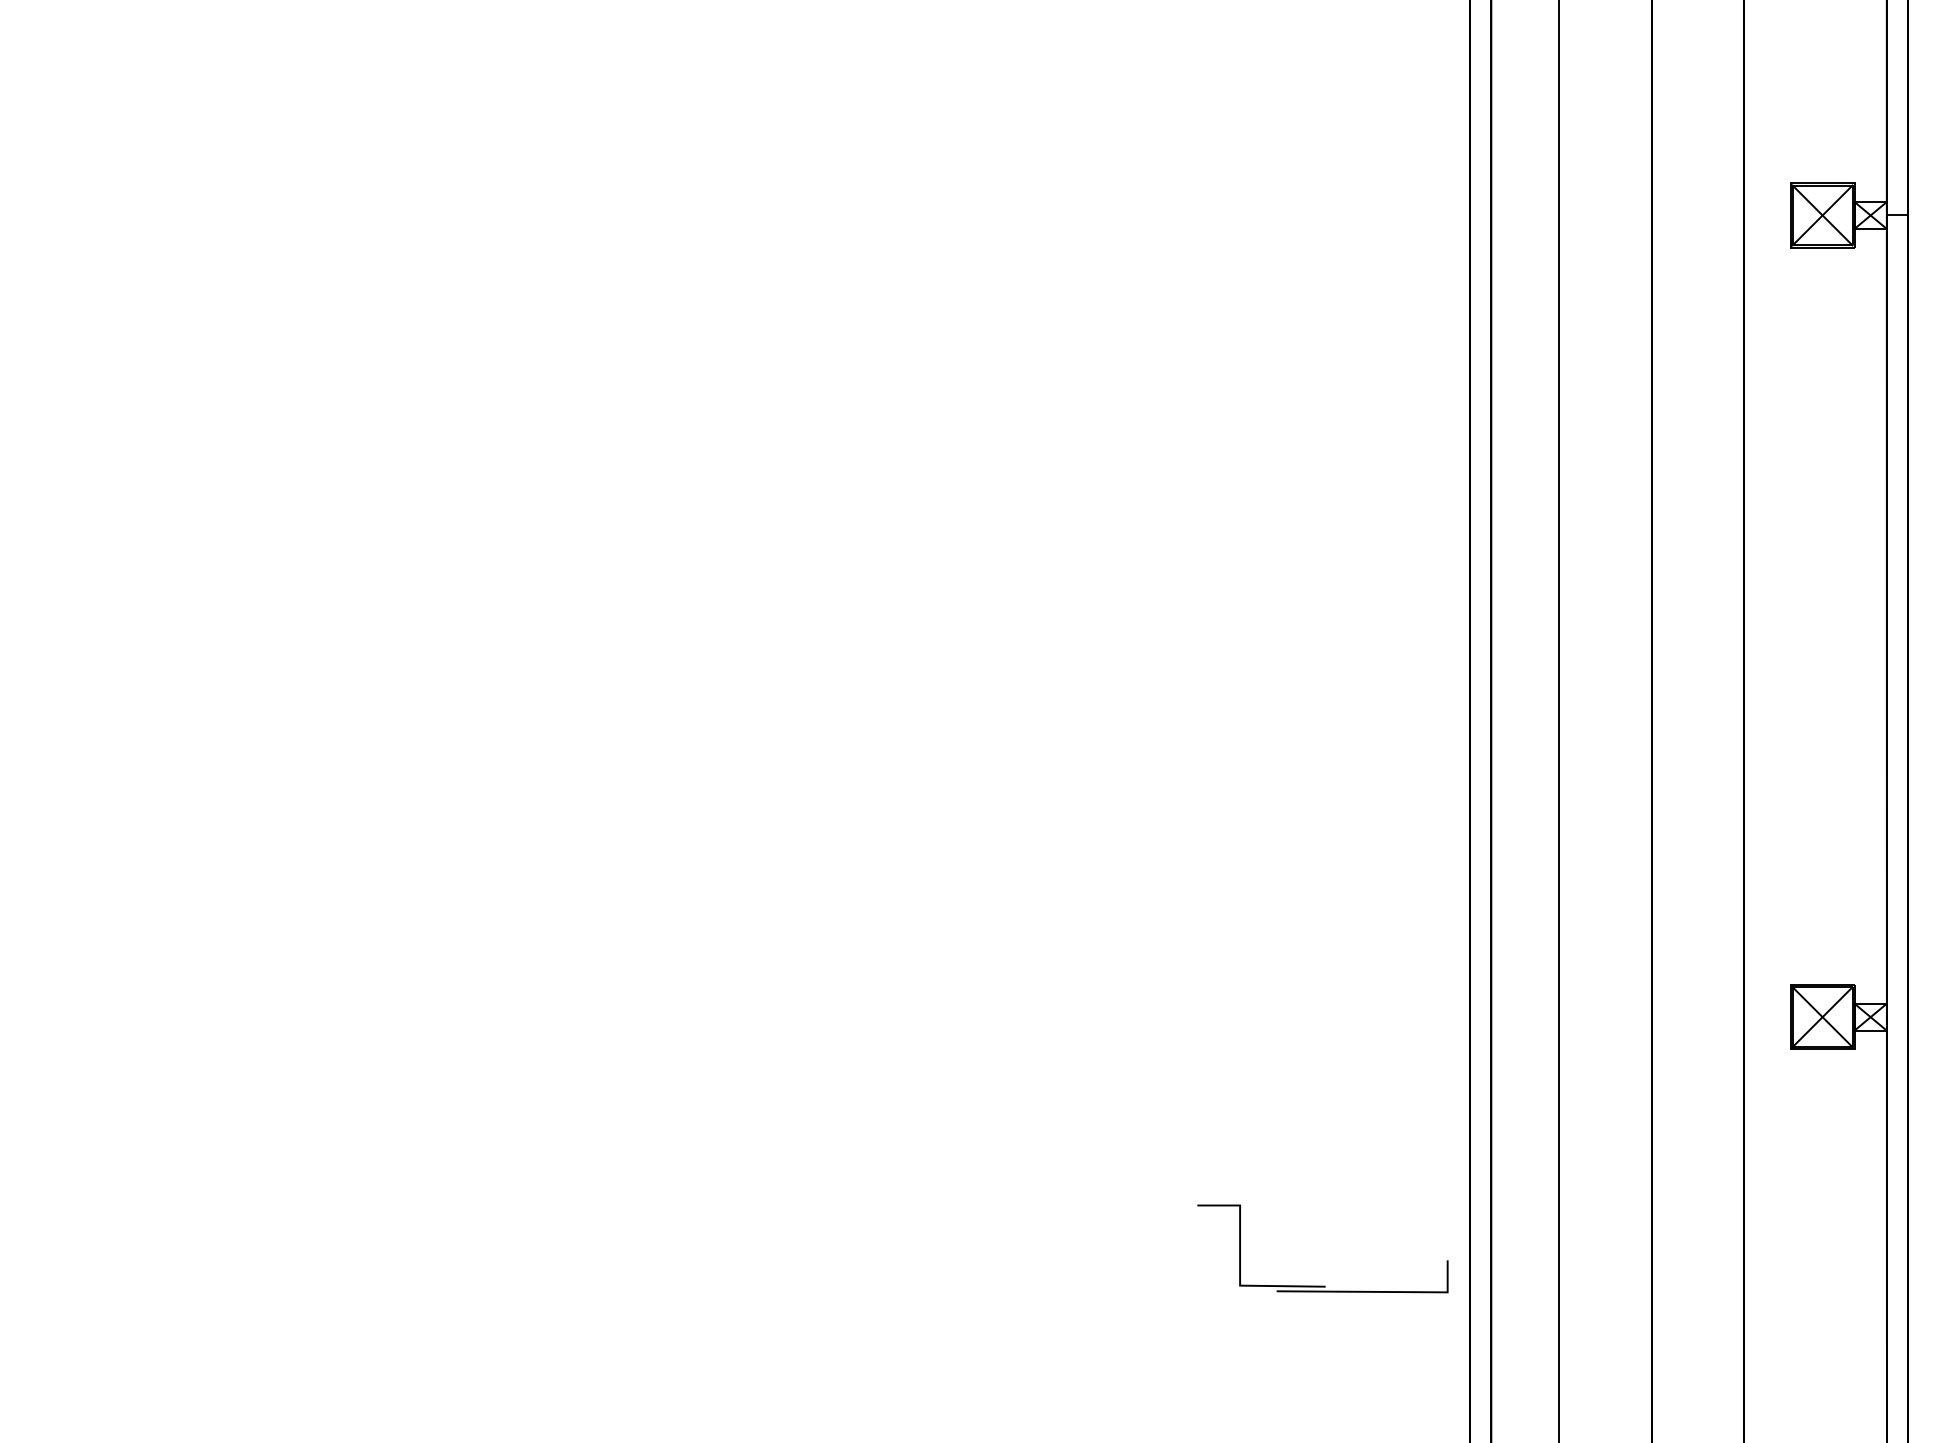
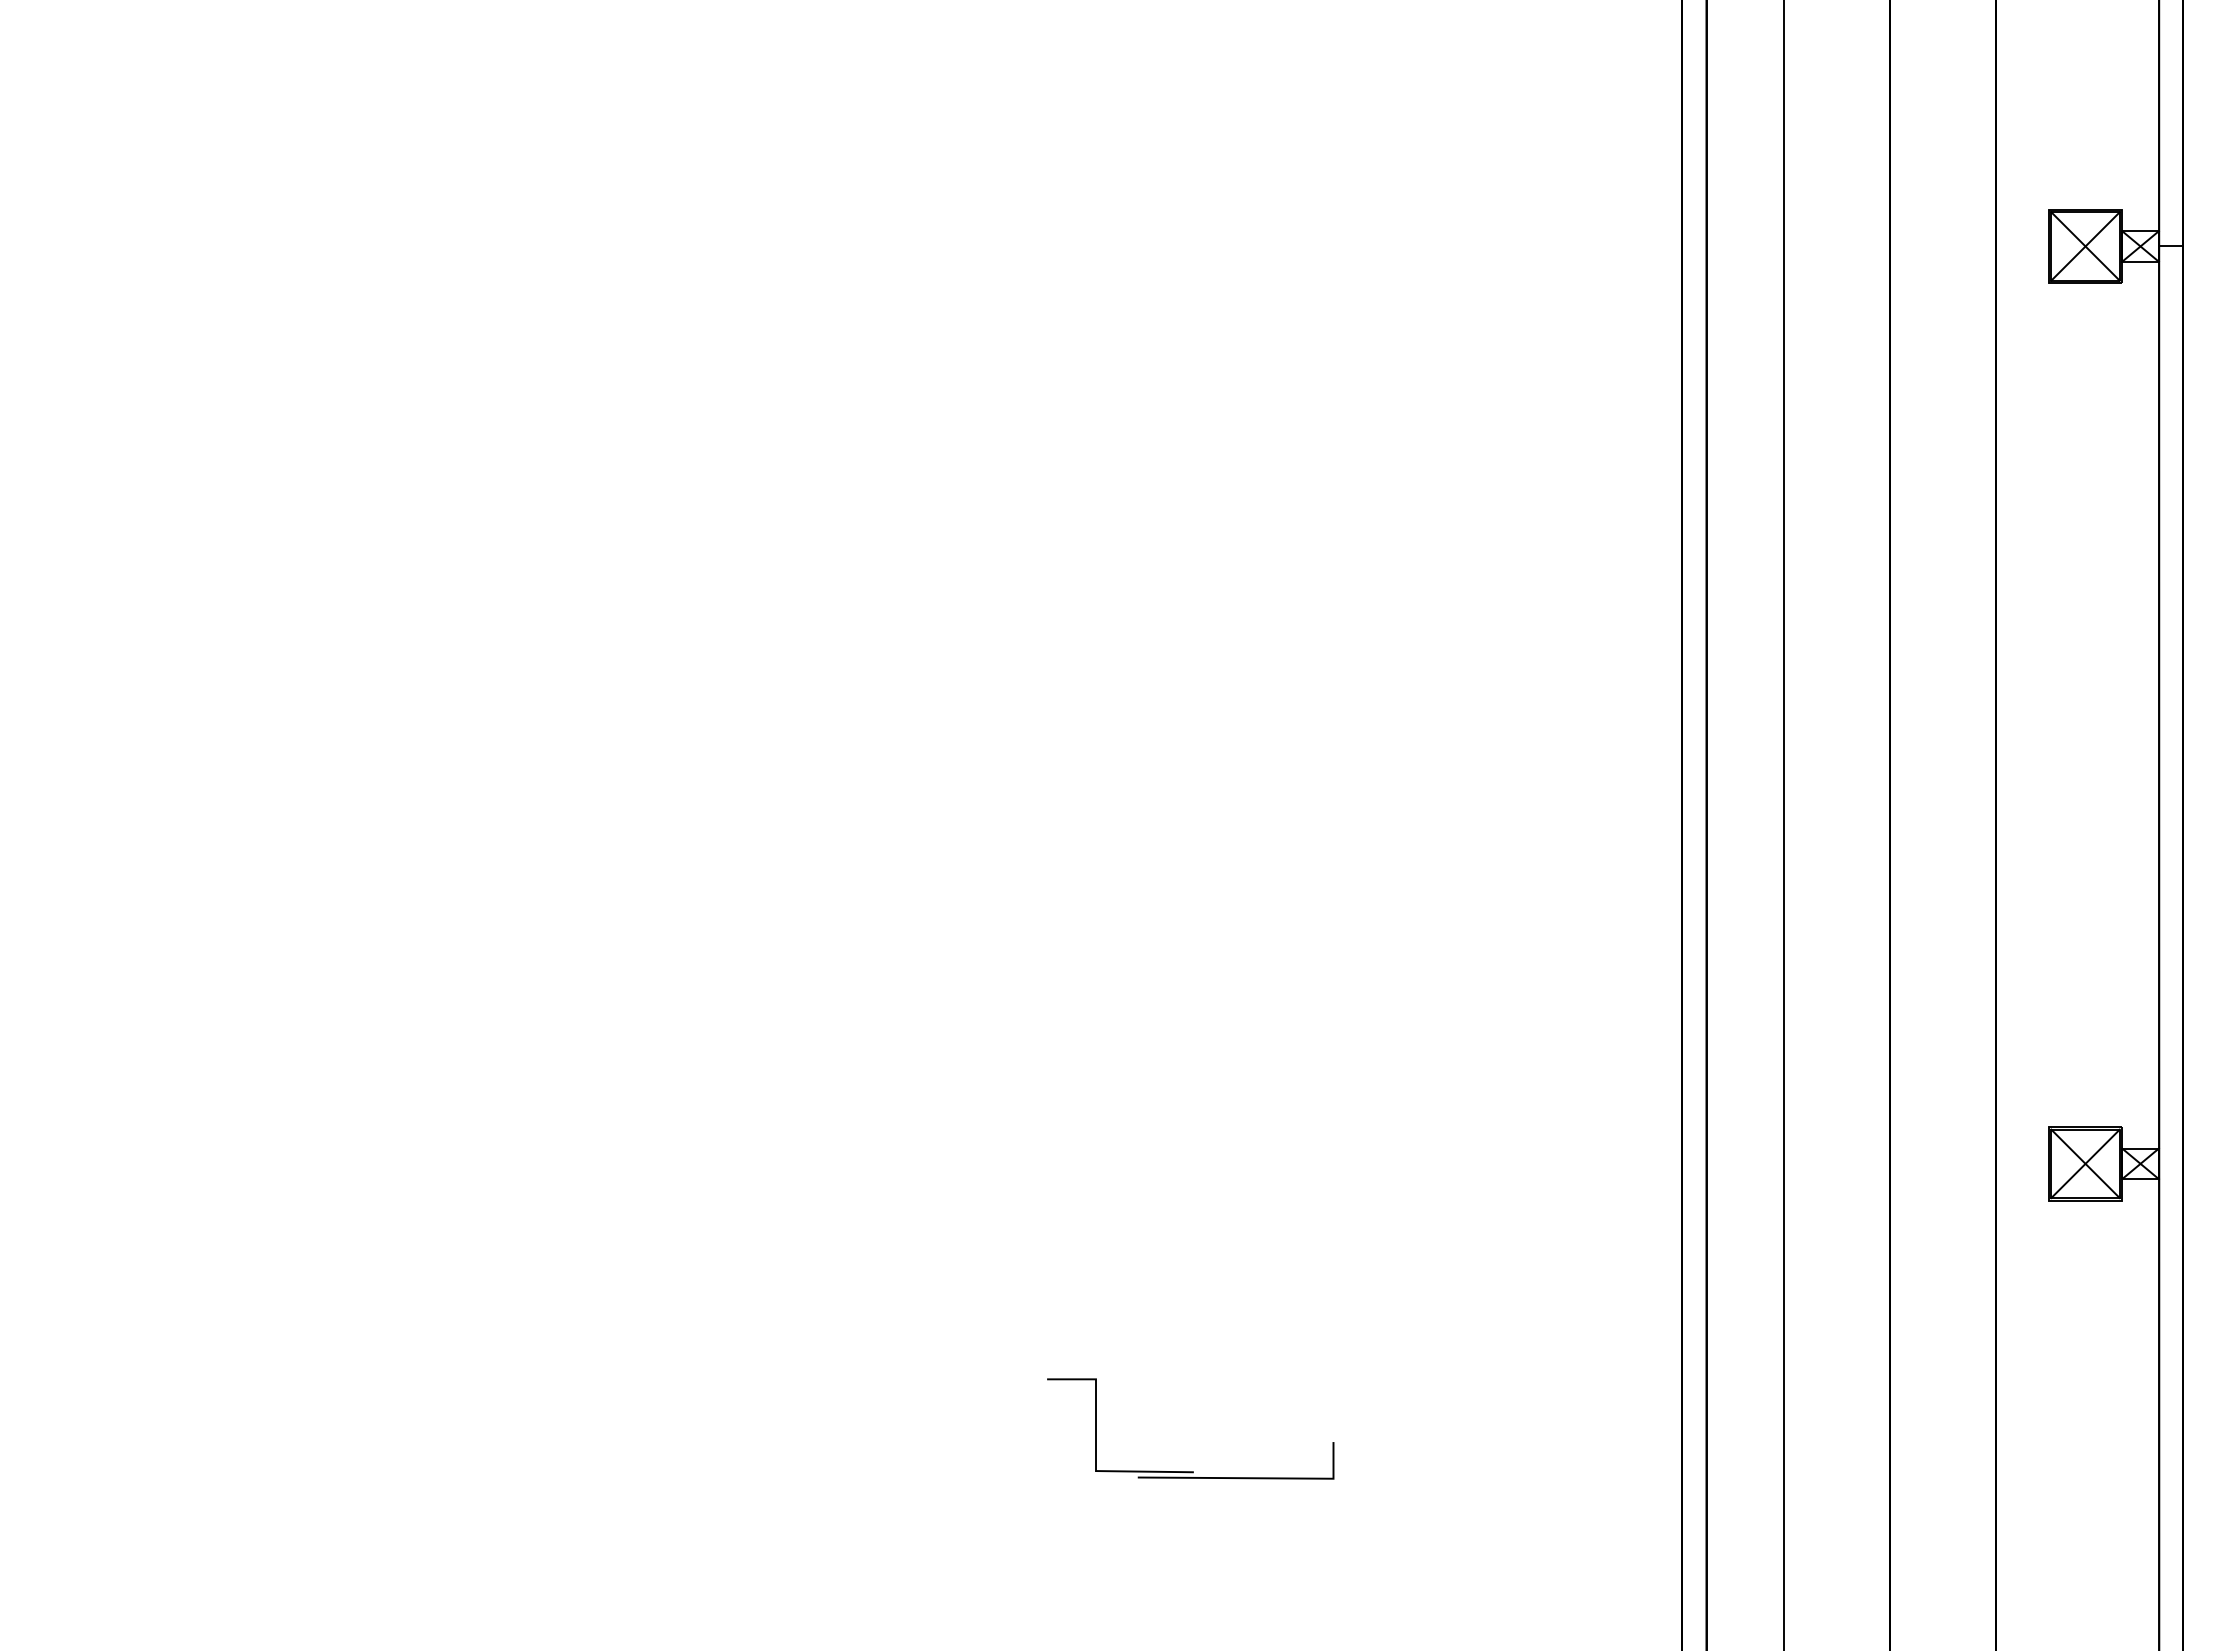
part: (1322, 1286) -> (1190, 1471), moved

